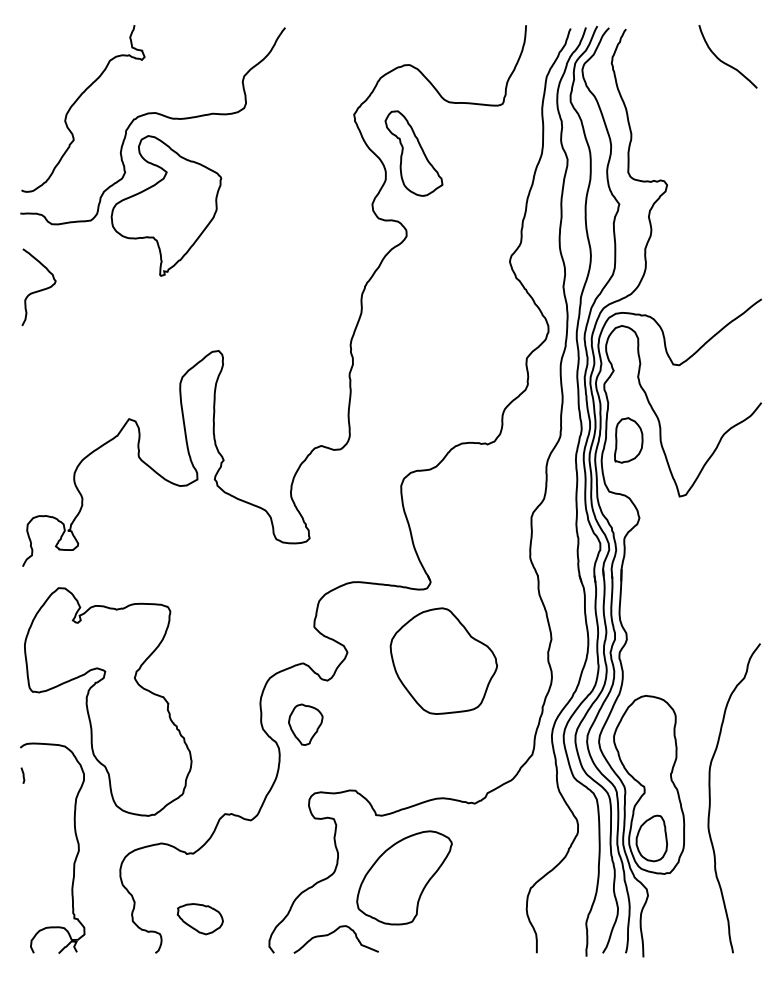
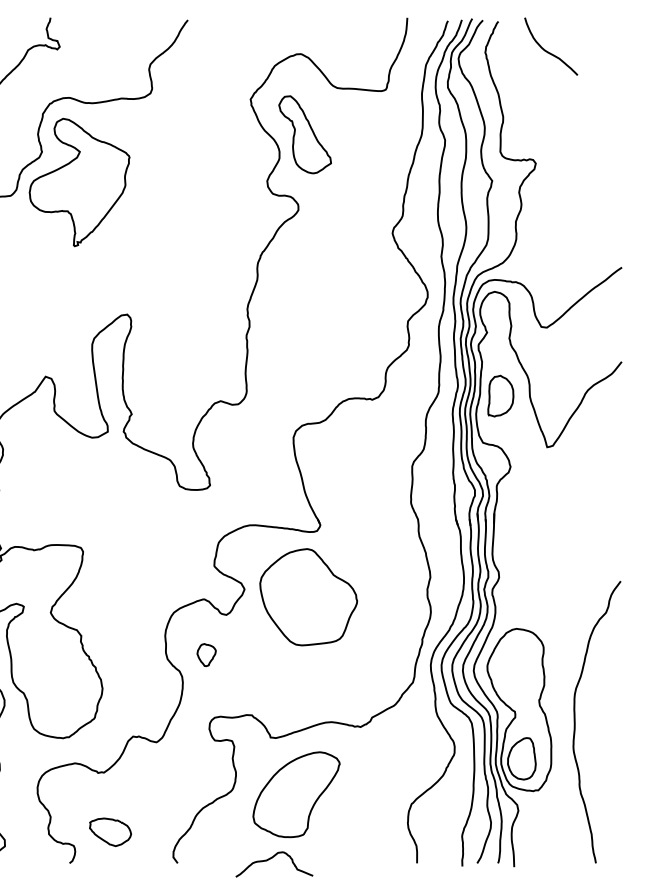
curve: (725, 62) -> (548, 51), moved
part: (443, 660) -> (308, 596), moved
part: (305, 724) -> (206, 654), size x0.6
curve: (331, 934) -> (270, 859), moved

